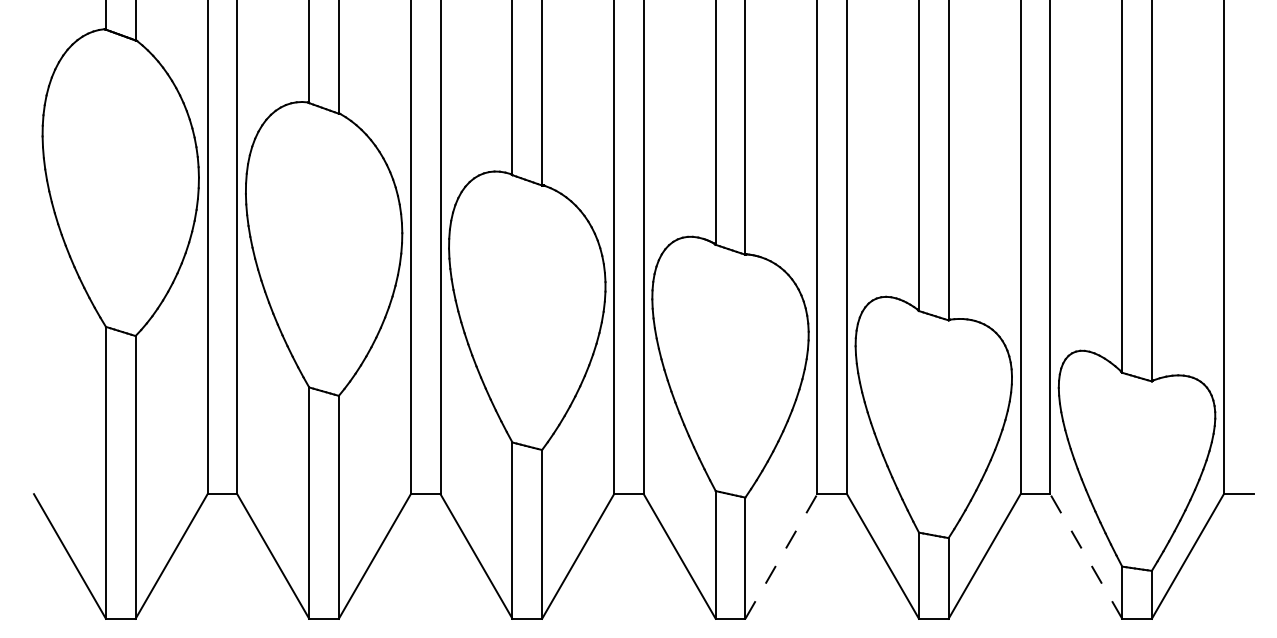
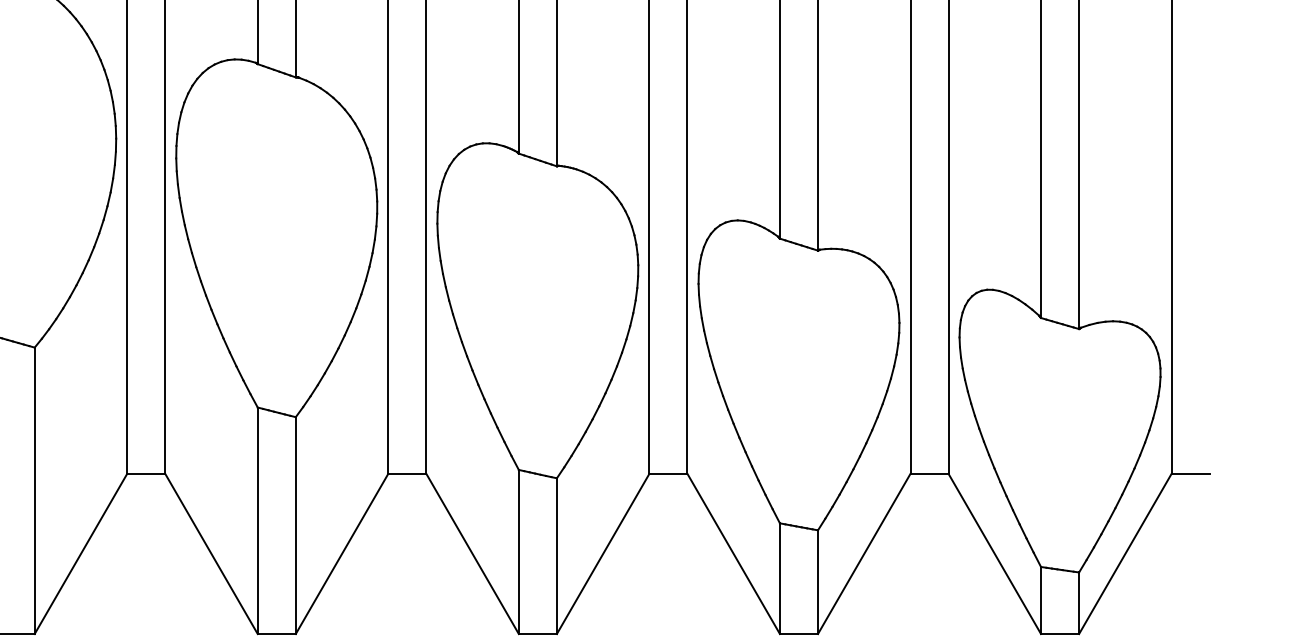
line: (781, 556) -> (603, 553), dashed -> solid
line: (1086, 556) -> (995, 553), dashed -> solid

